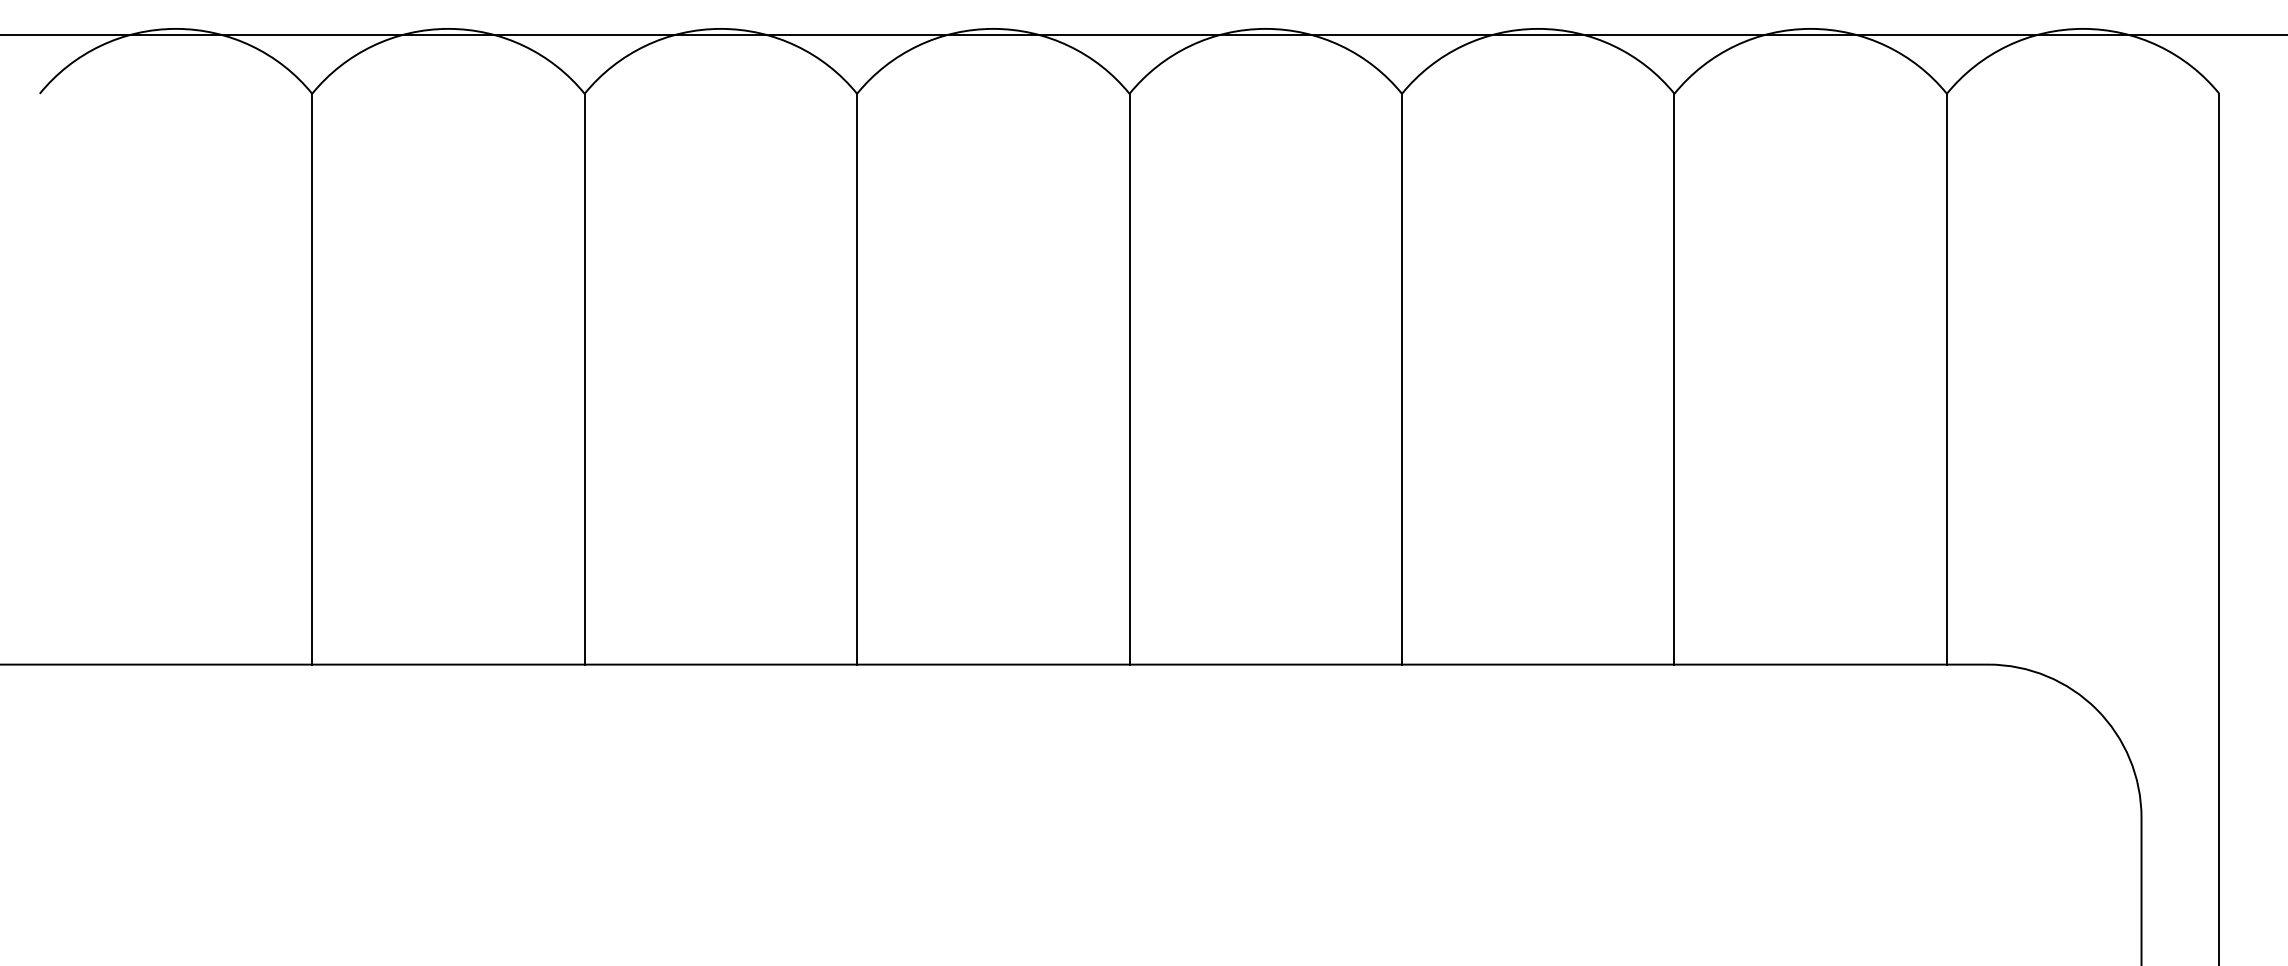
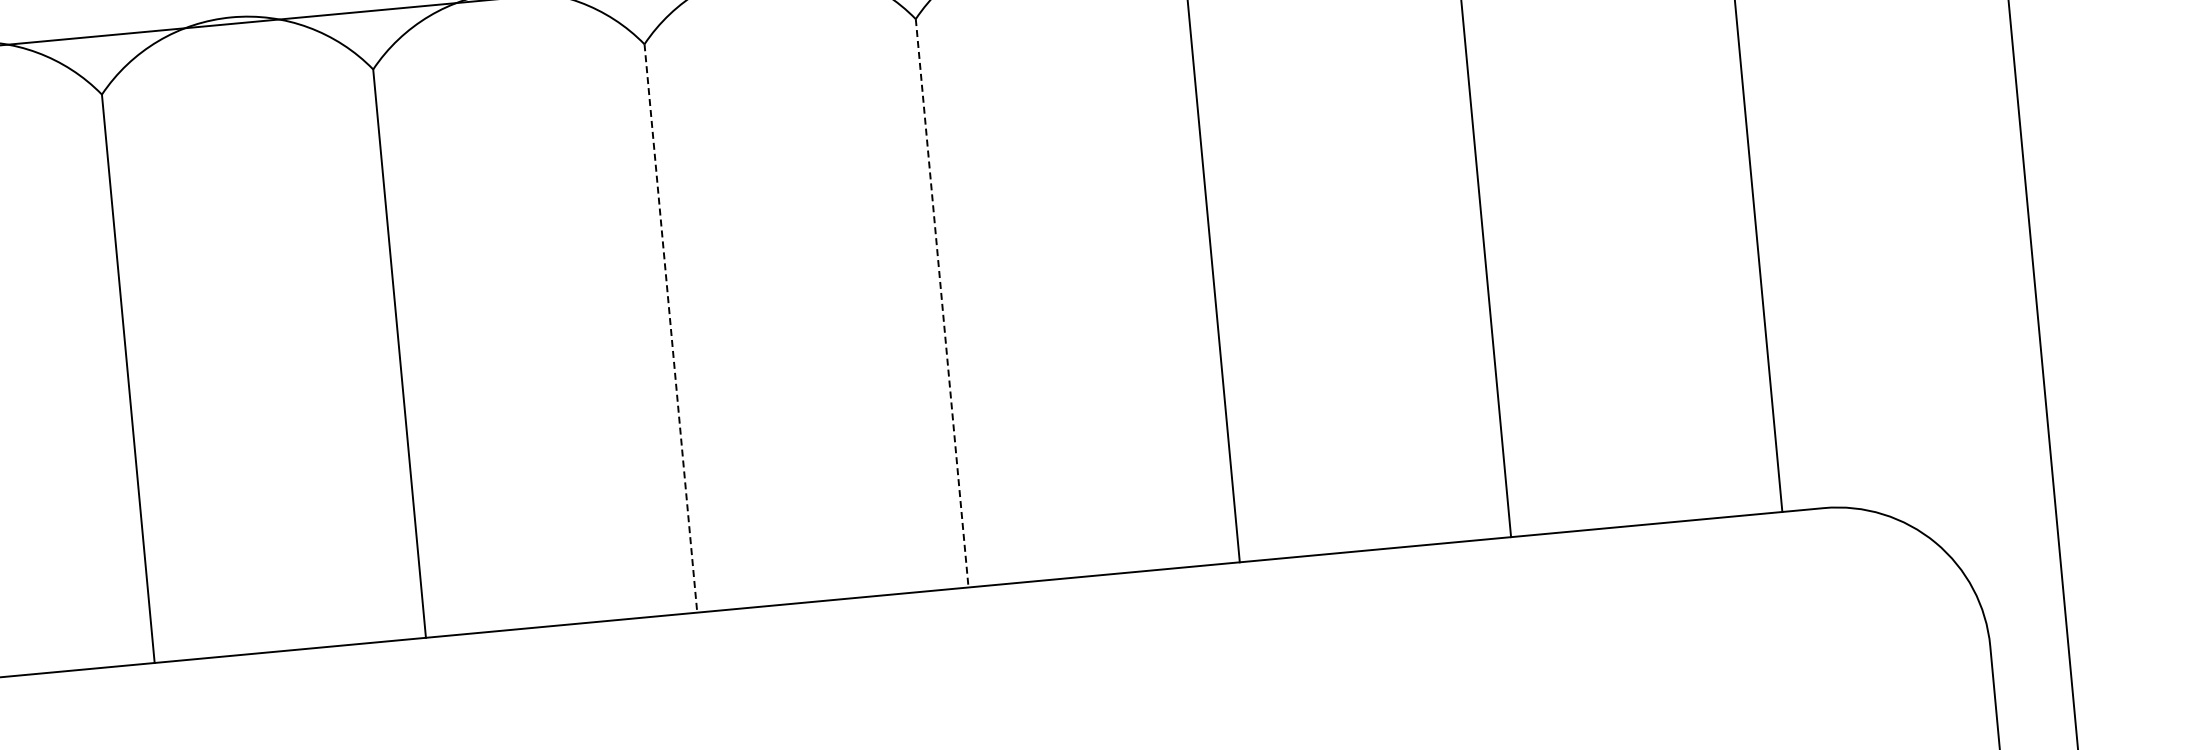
line: (857, 379) -> (671, 328), solid -> dashed
line: (1129, 379) -> (942, 303), solid -> dashed

